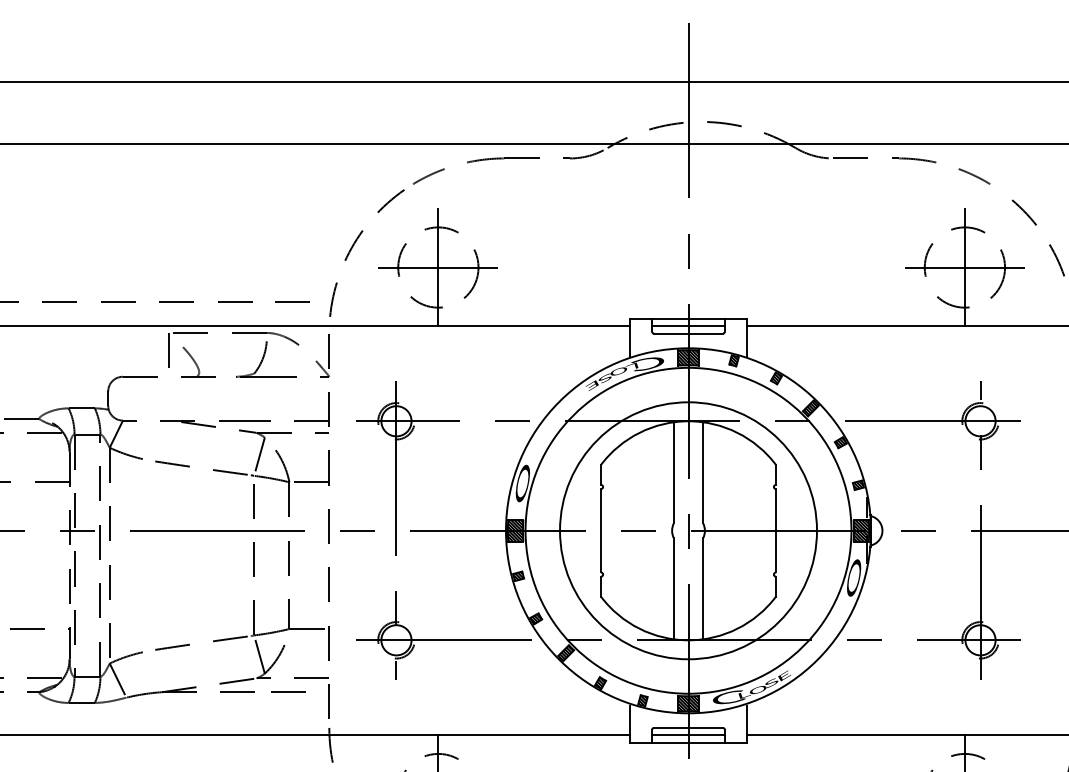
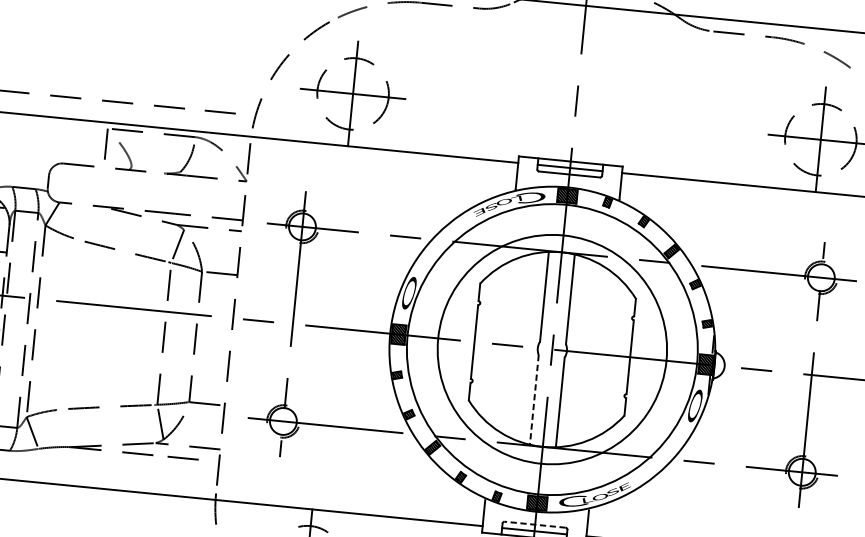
line: (673, 588) -> (534, 399), solid -> dashed
line: (688, 727) -> (535, 524), solid -> dashed

